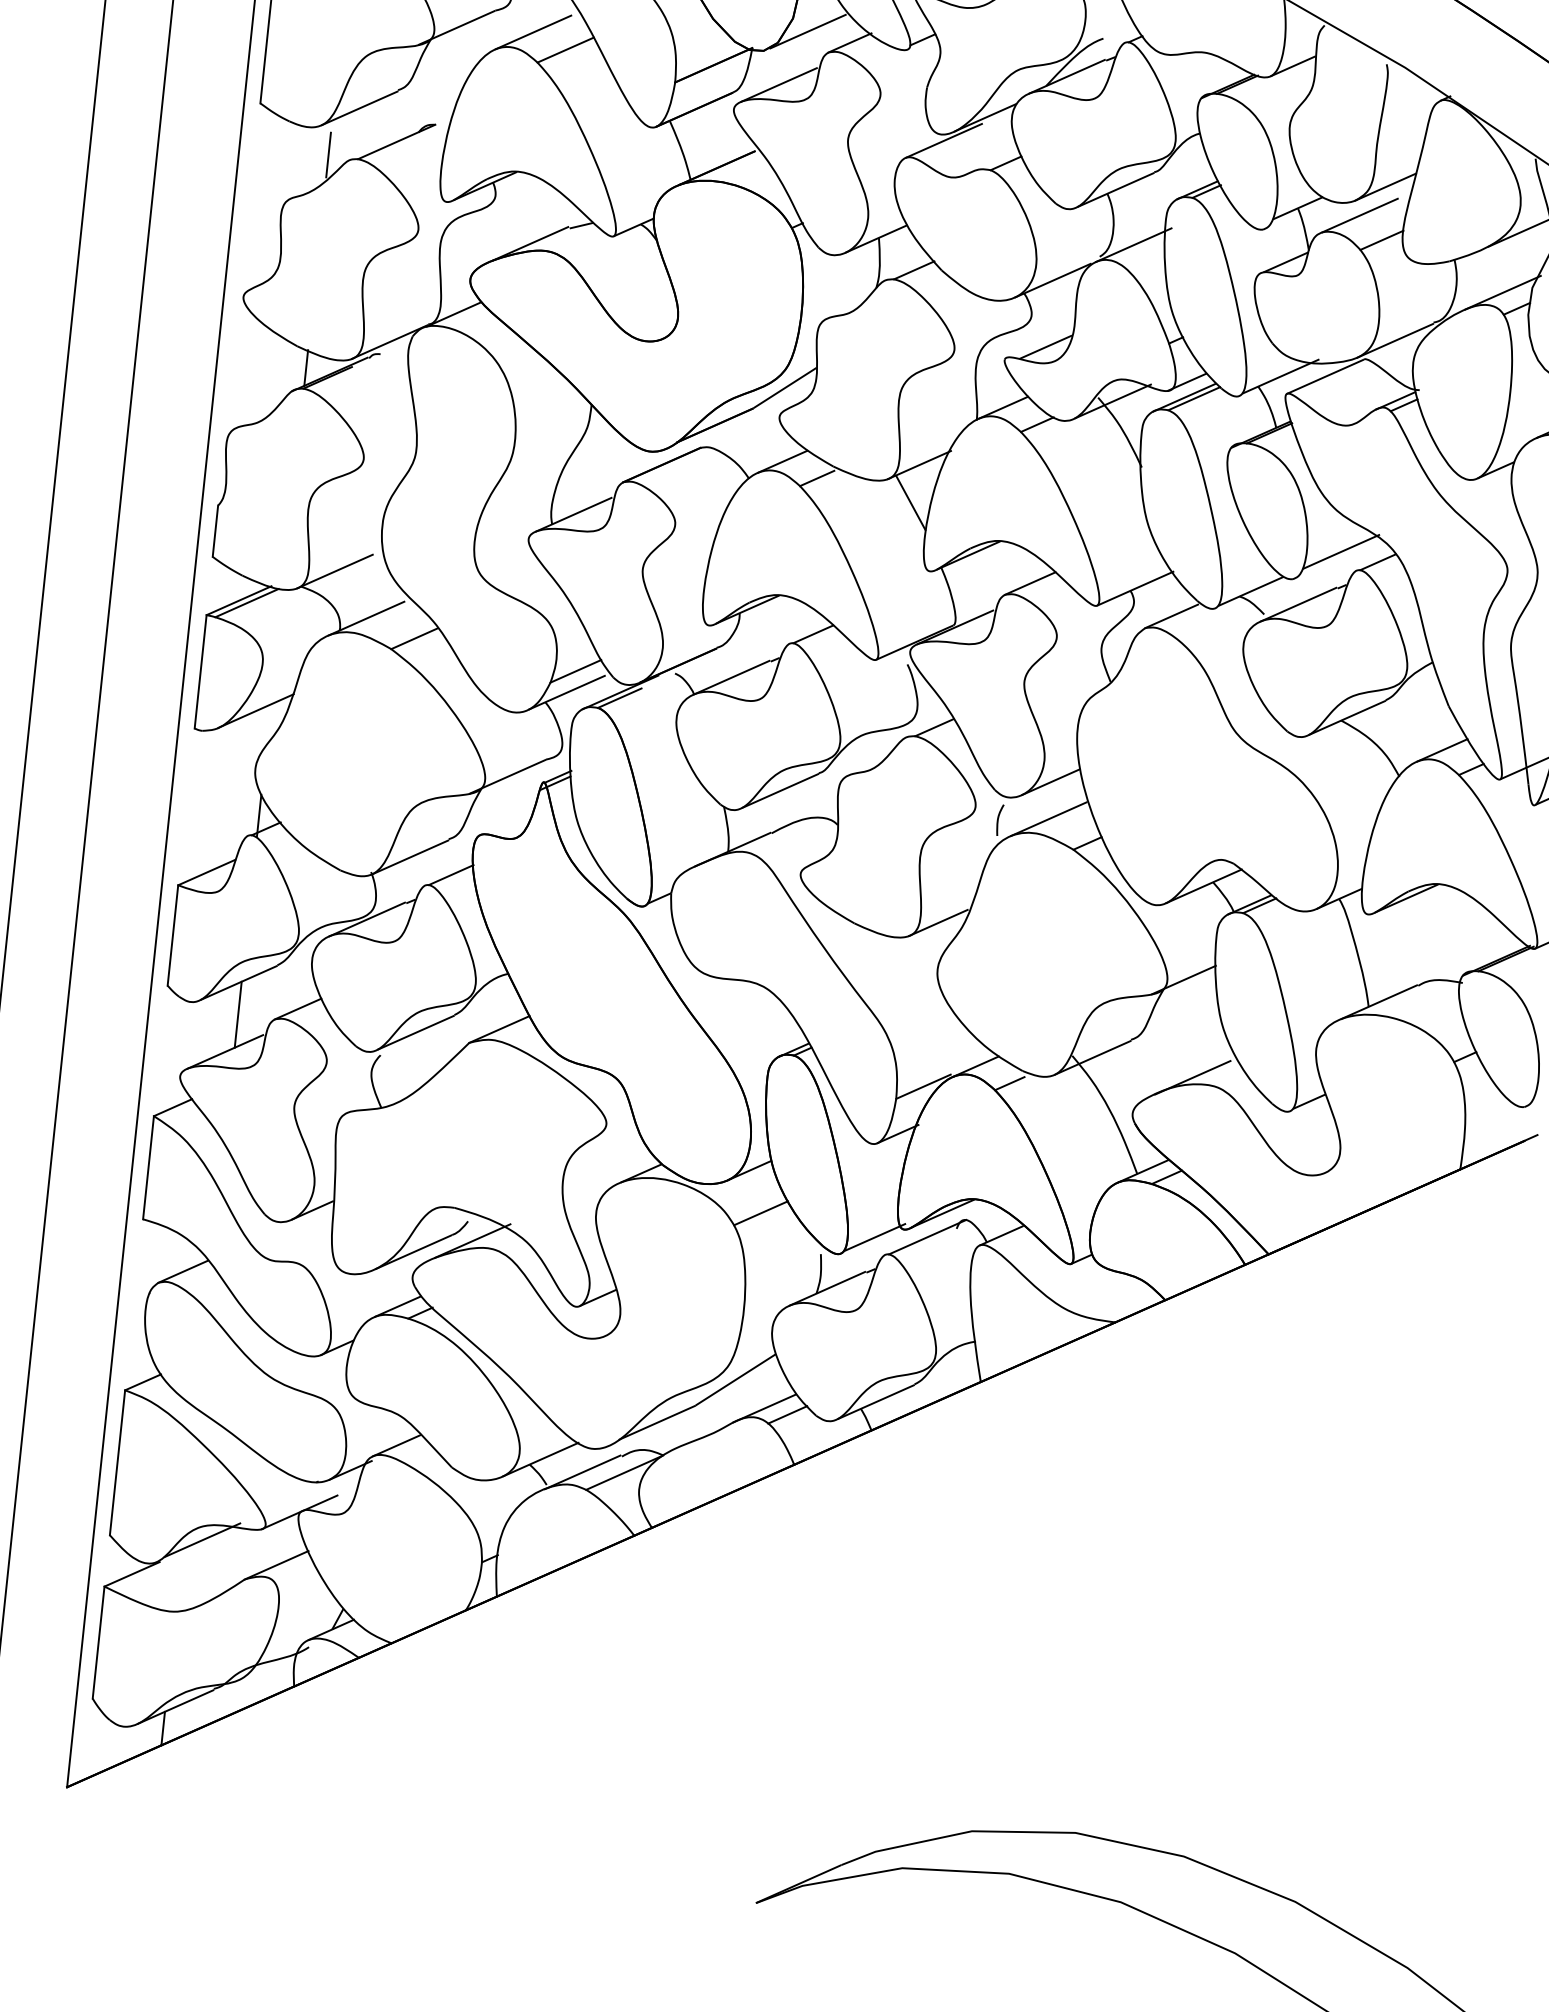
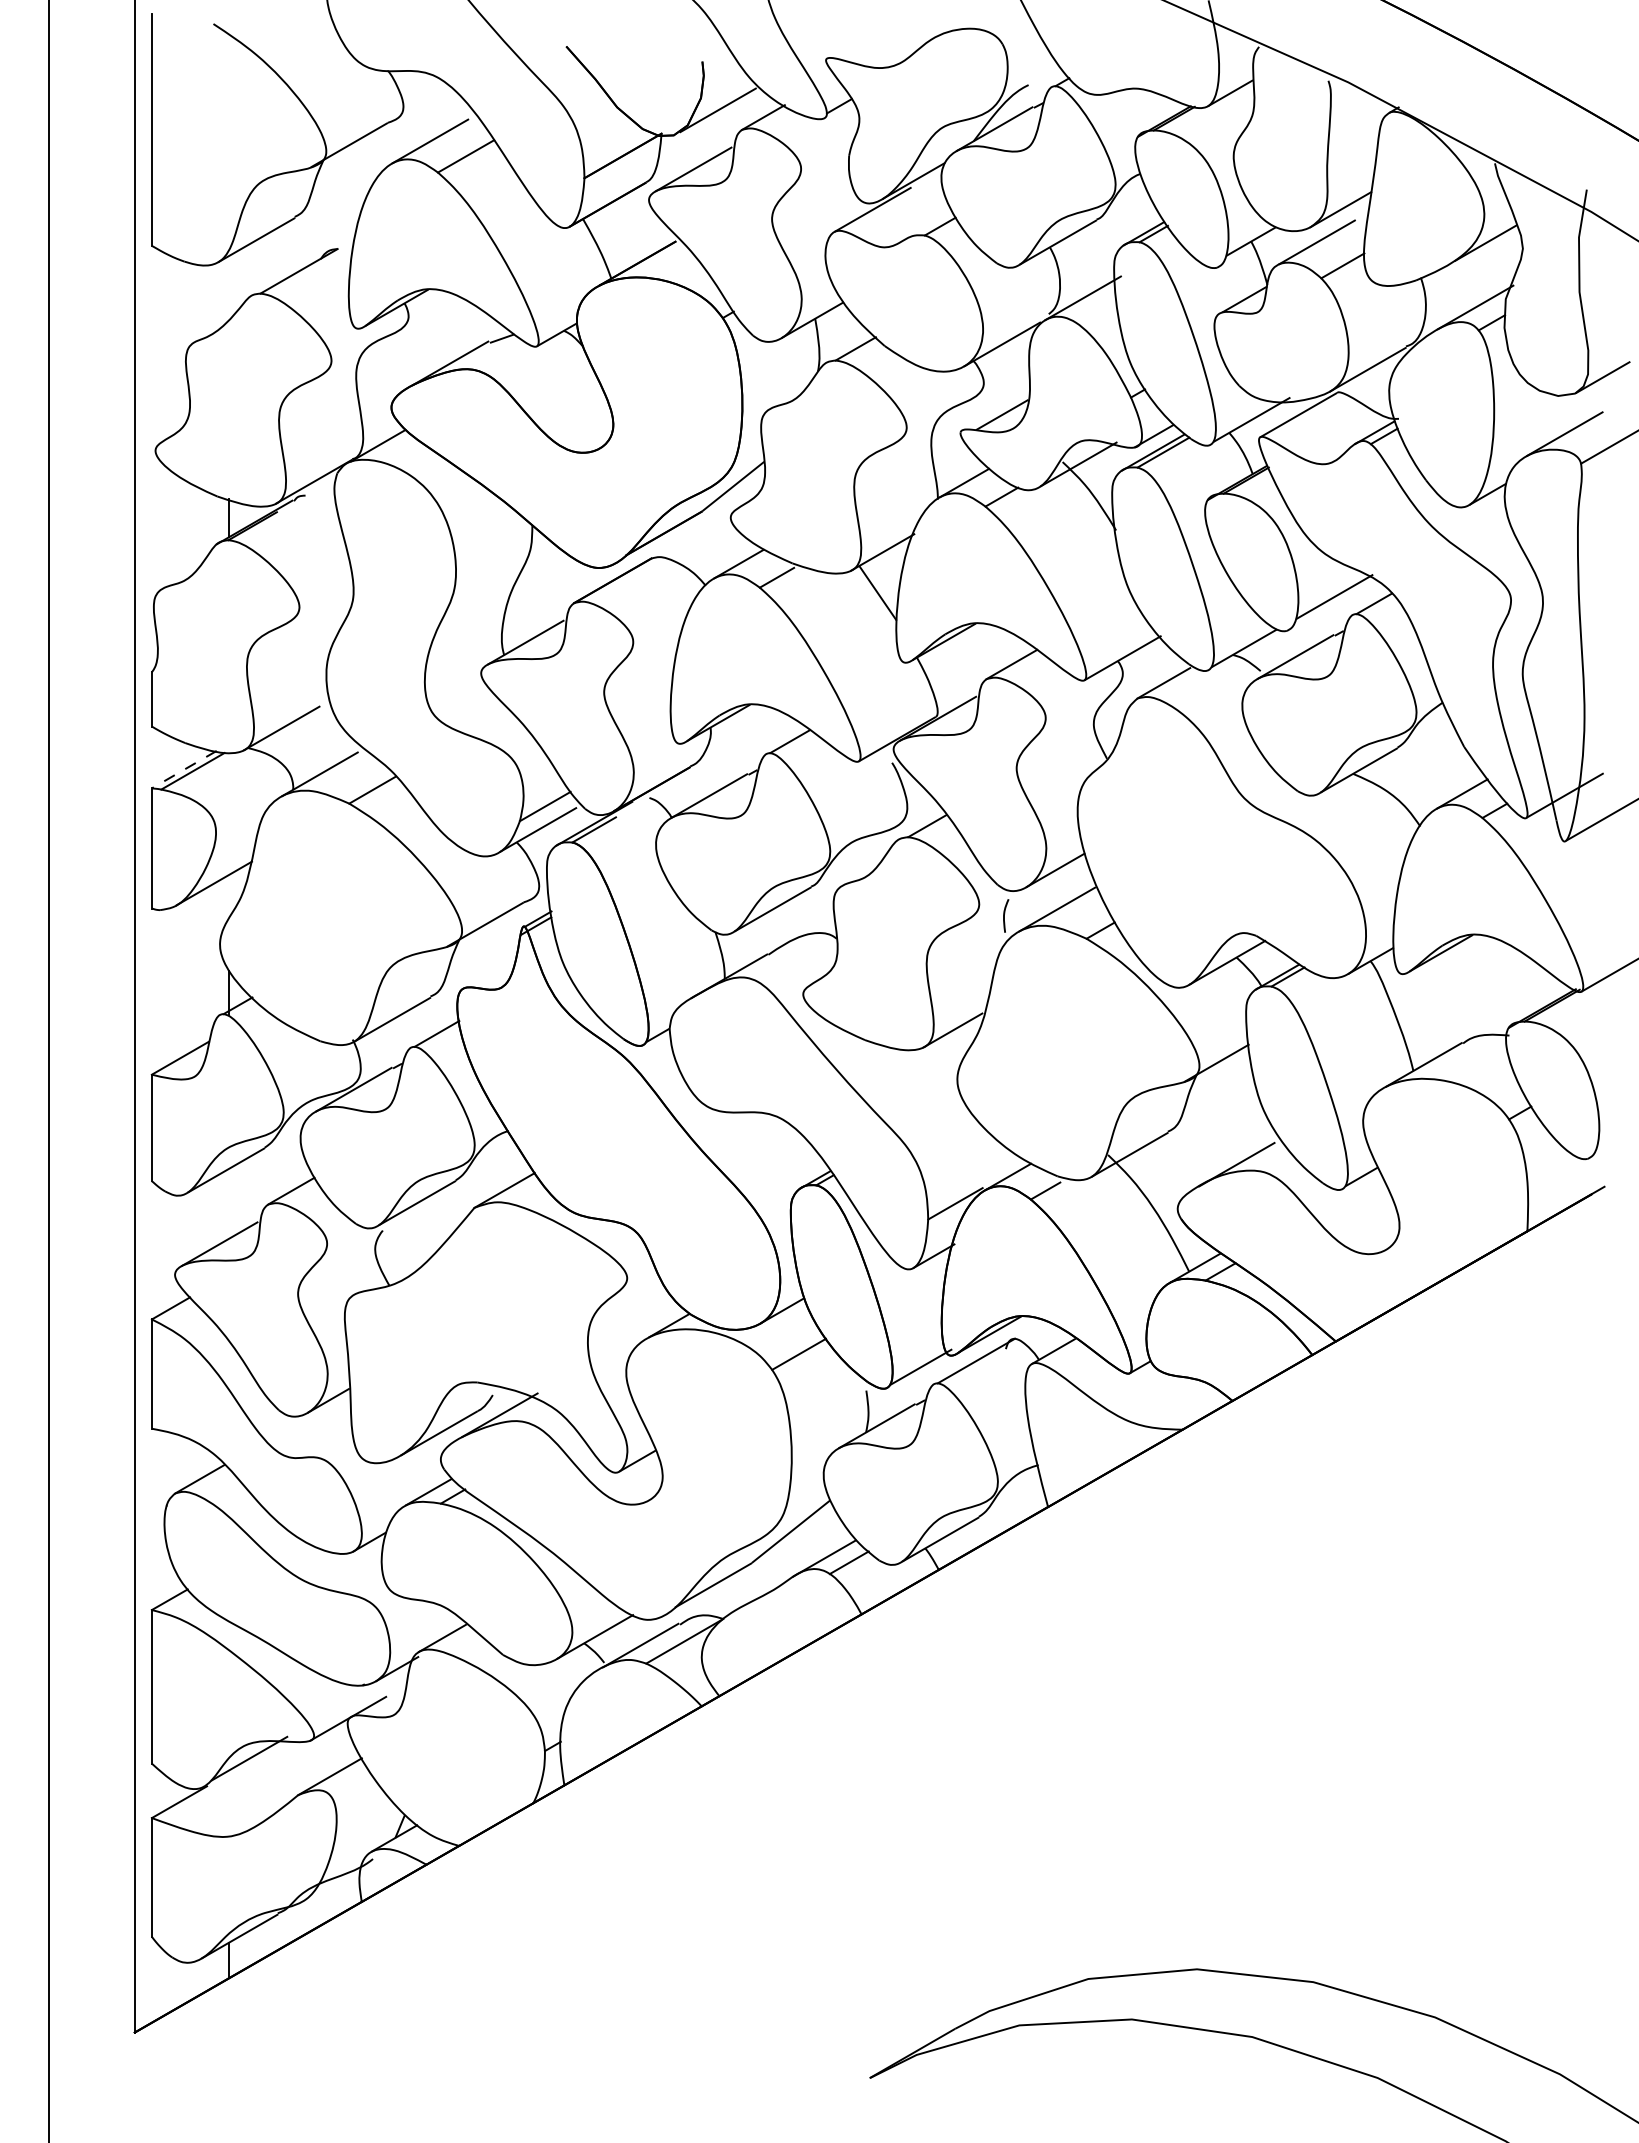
line: (328, 155) -> (229, 292), removed
line: (238, 600) -> (183, 769), solid -> dashed
line: (238, 1014) -> (229, 1203), removed

